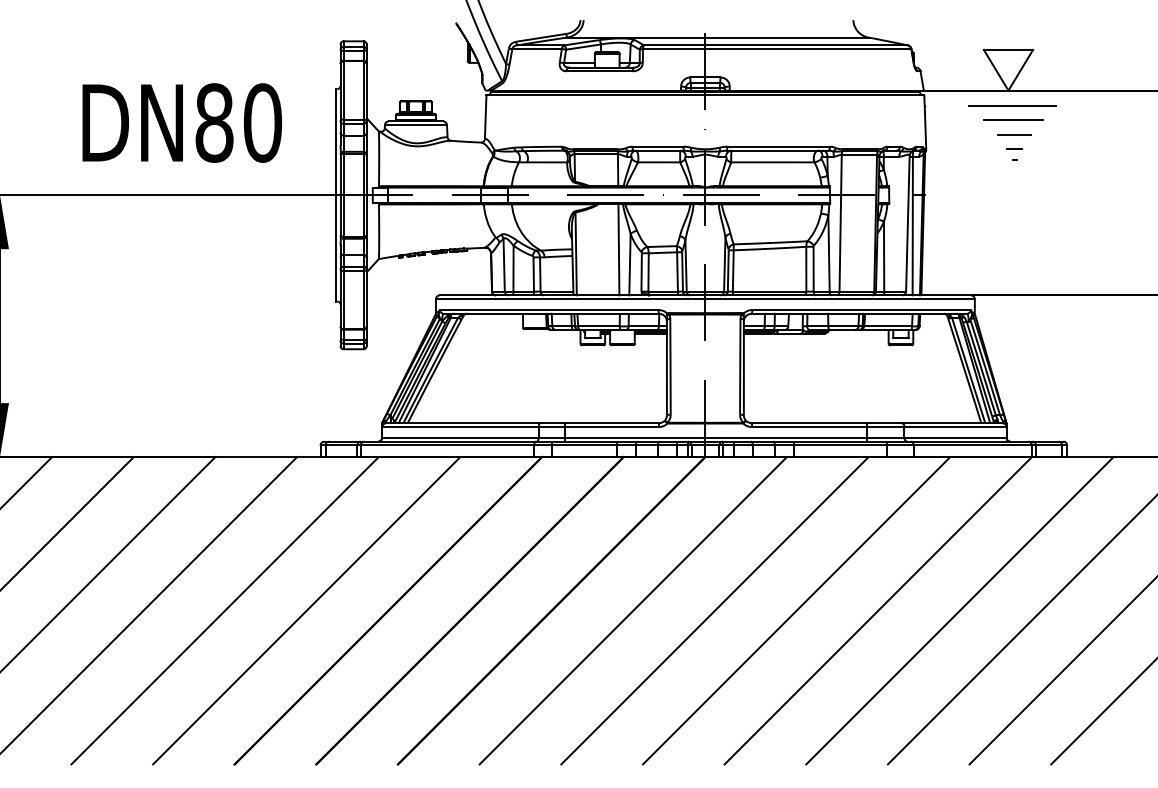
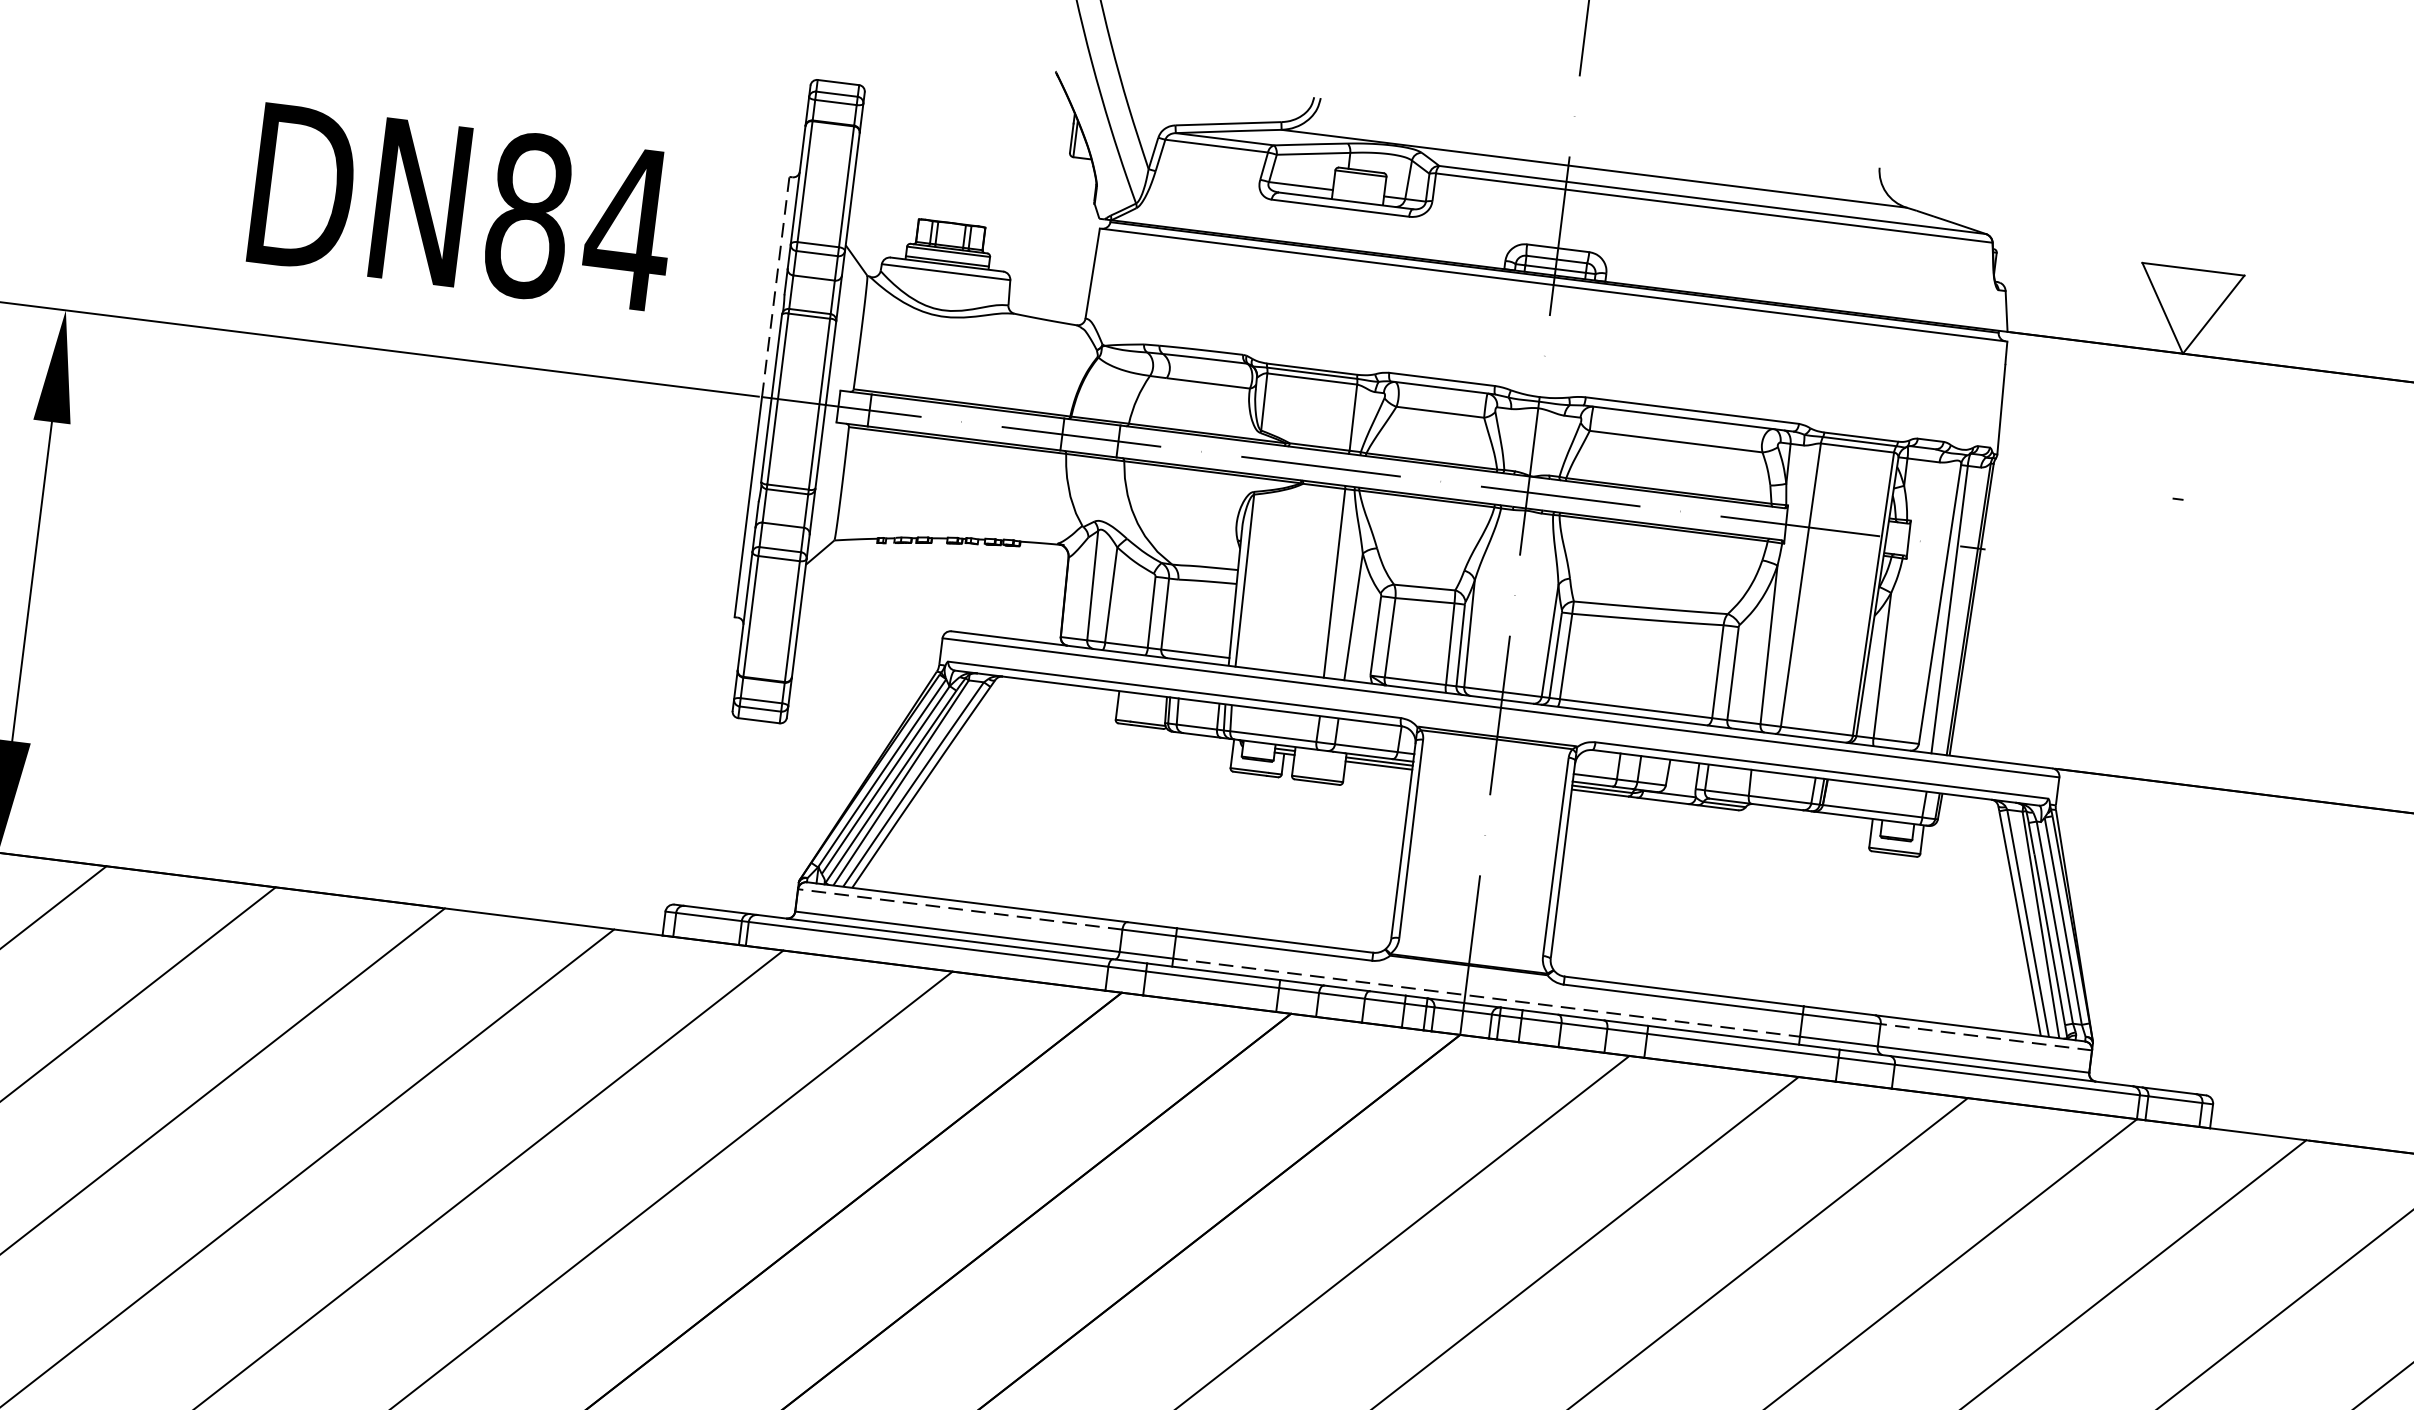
line: (1011, 105) -> (2185, 385), removed
line: (1013, 120) -> (2185, 416), removed
text: (262, 122) -> (628, 227), DN80 -> DN84
line: (1014, 134) -> (2184, 446), removed
line: (335, 141) -> (775, 285), solid -> dashed
line: (1014, 148) -> (2180, 475), removed
line: (459, 427) -> (958, 910), solid -> dashed
line: (955, 427) -> (1986, 1038), solid -> dashed
line: (716, 437) -> (1488, 997), solid -> dashed

